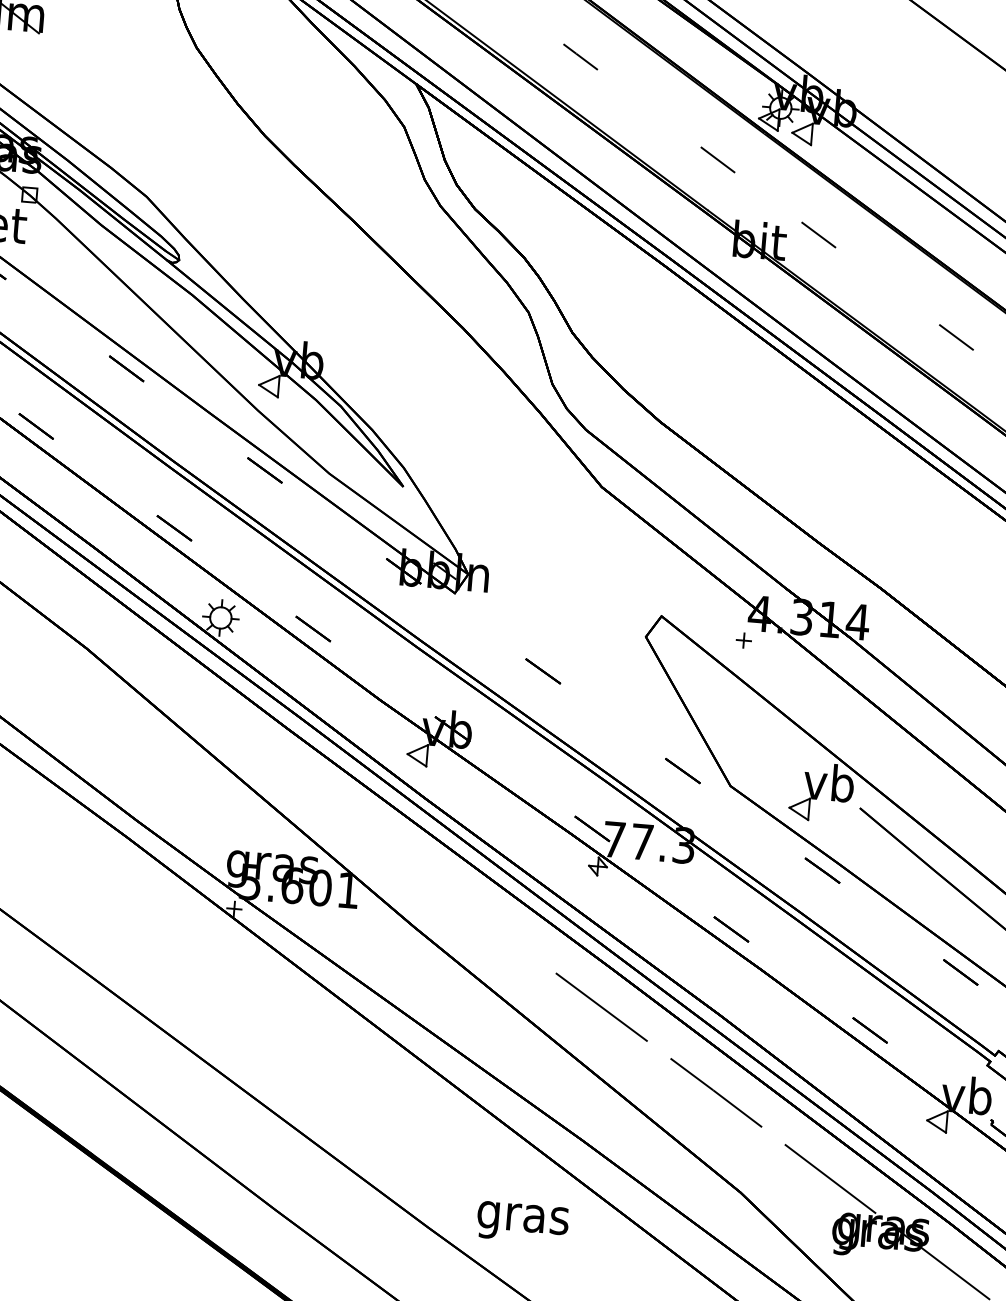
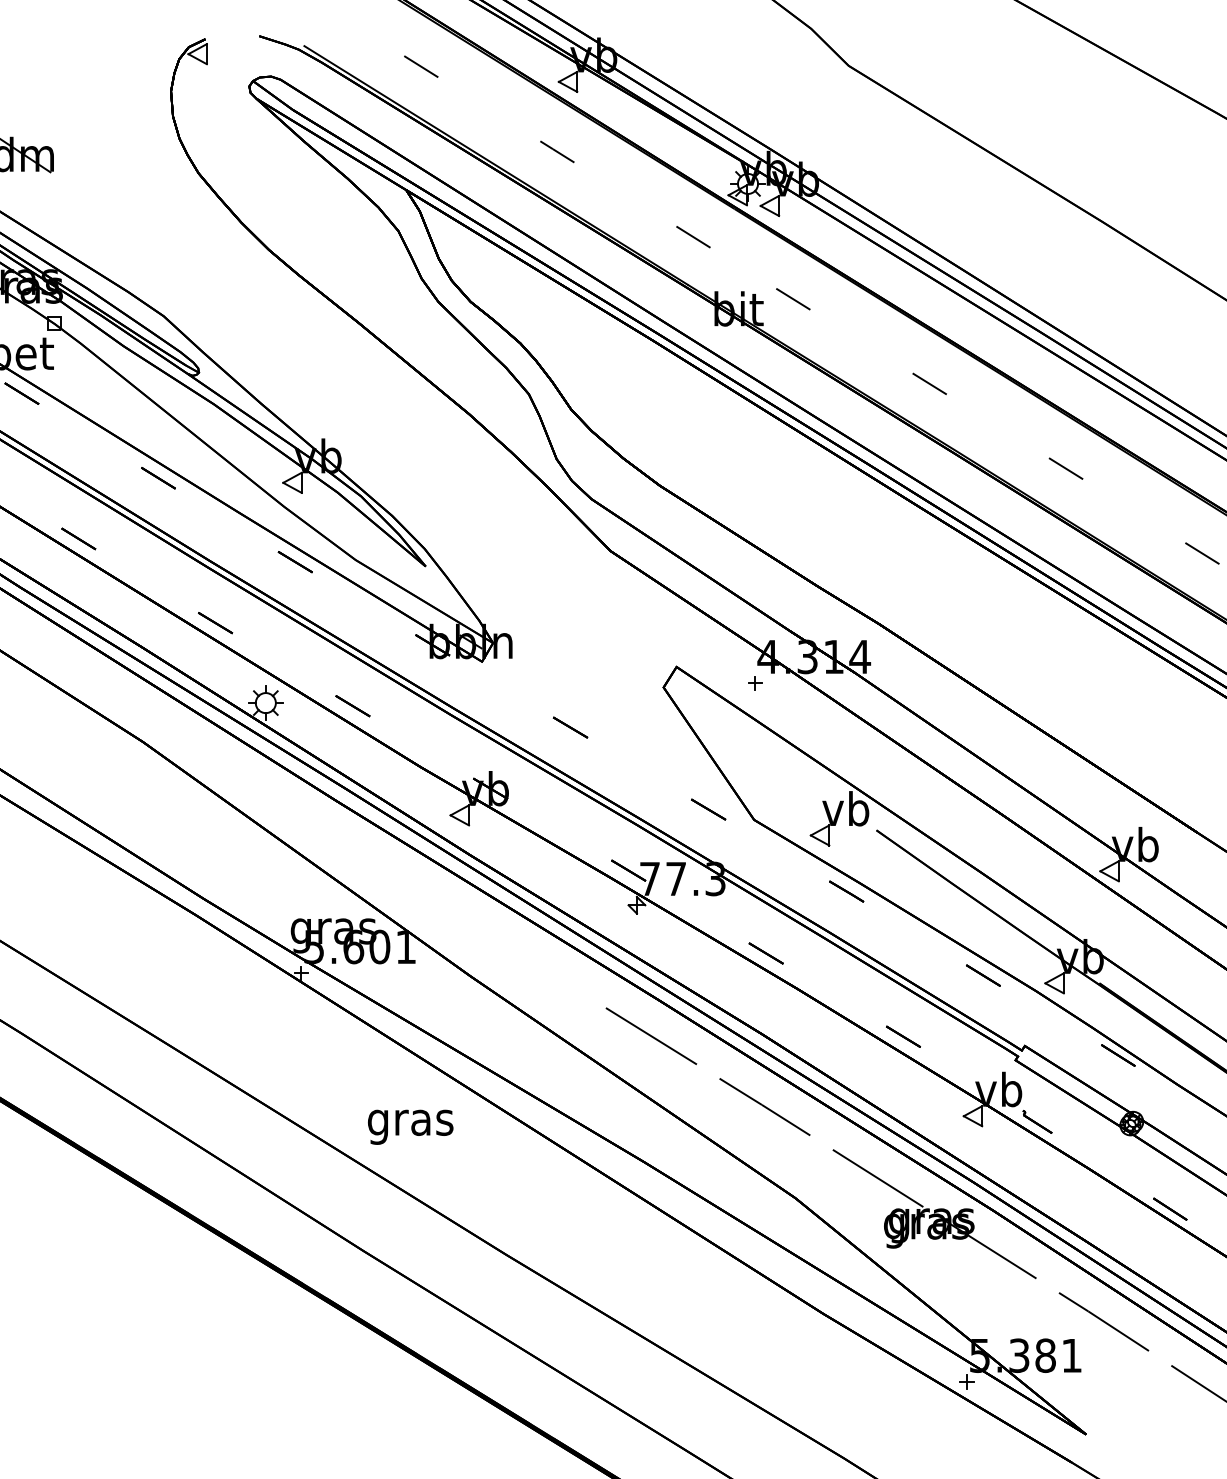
text: (522, 1221) -> (410, 1126), moved

